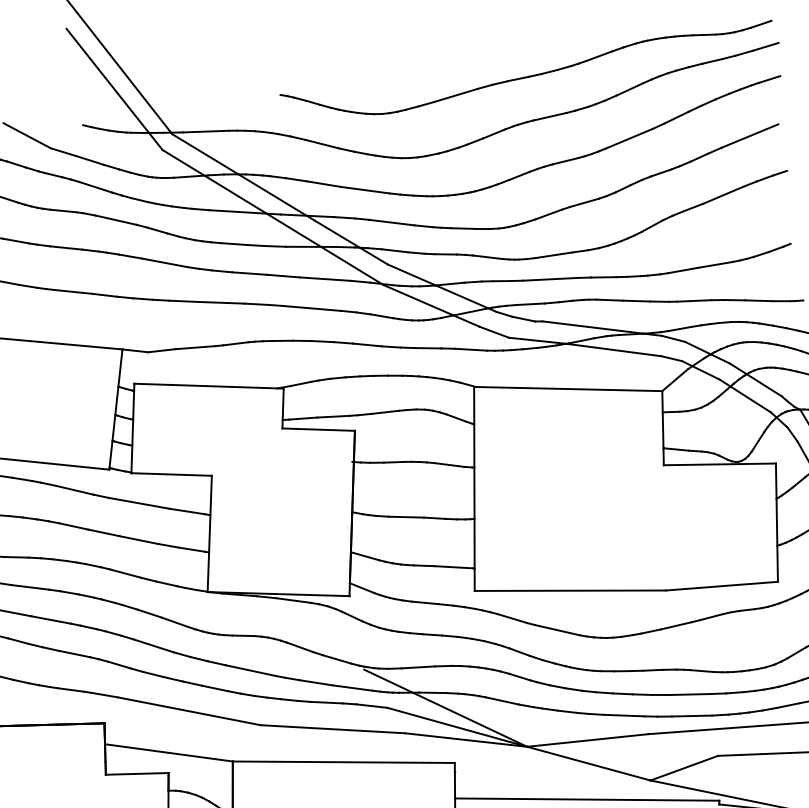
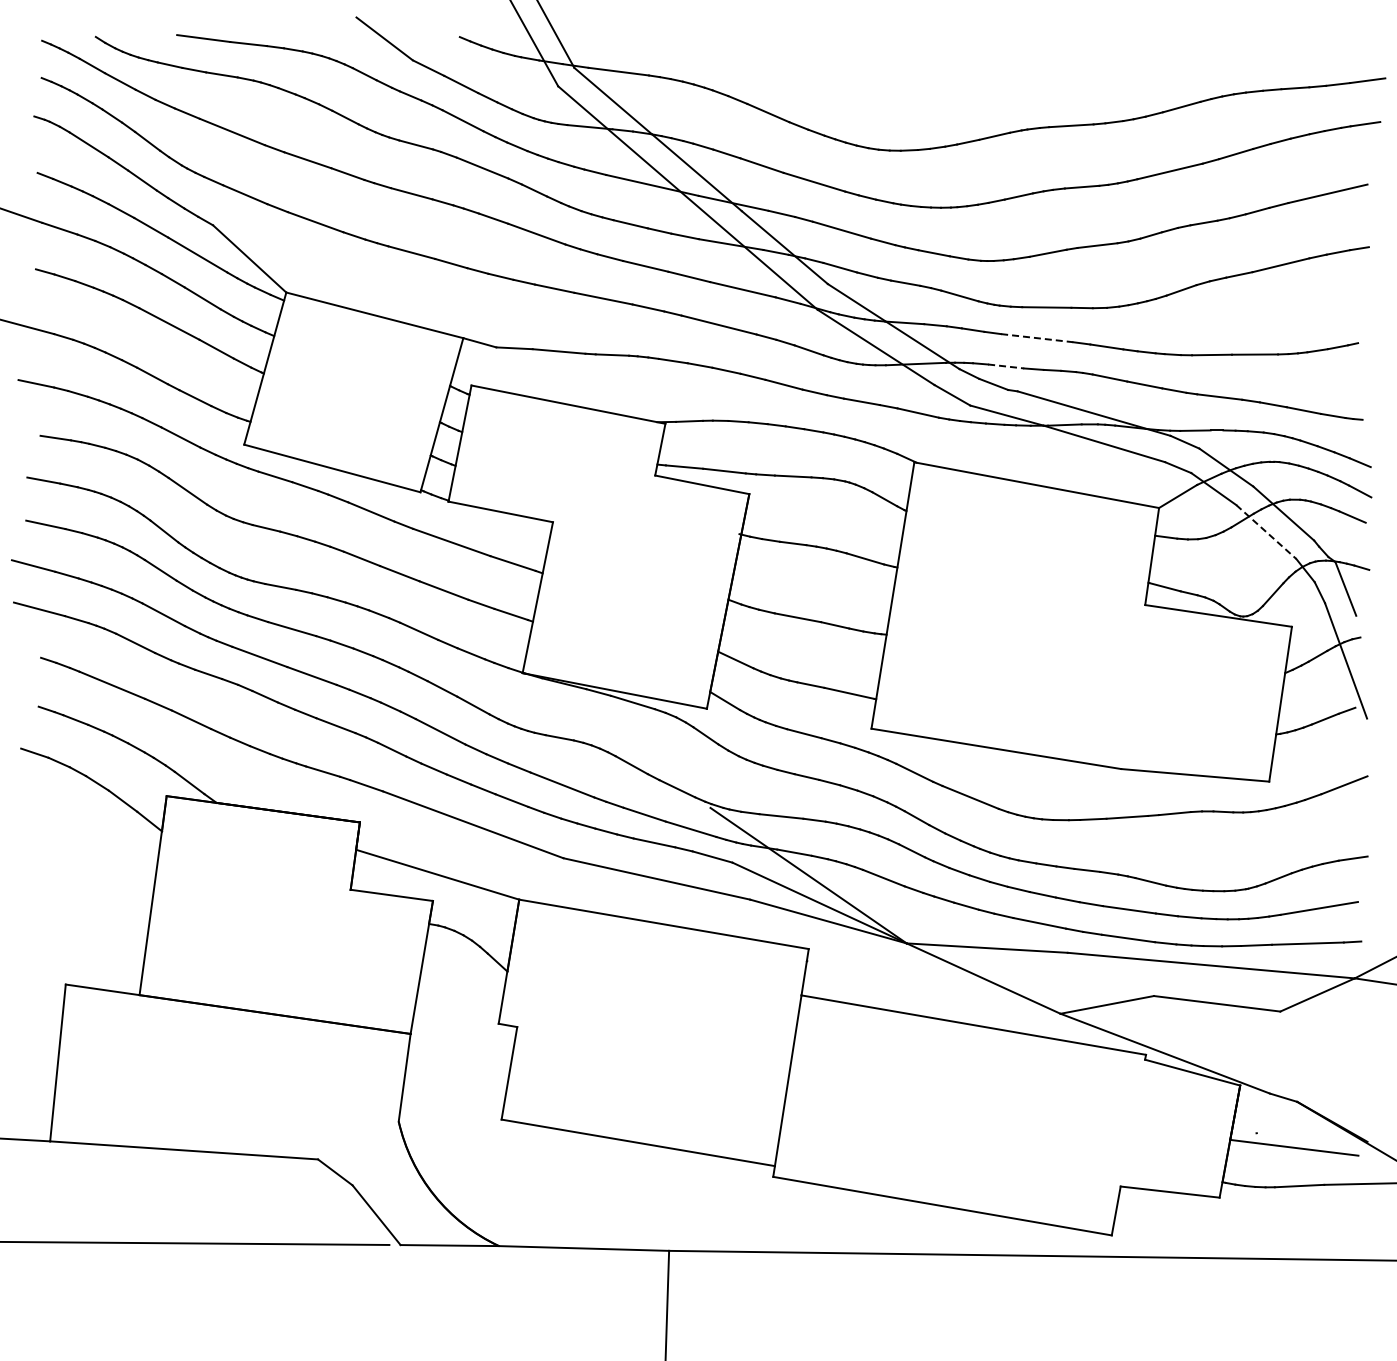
part: (528, 71) -> (1052, 62), removed
line: (550, 279) -> (1037, 338), solid -> dashed
line: (531, 304) -> (1006, 366), solid -> dashed
line: (745, 396) -> (1266, 532), solid -> dashed

